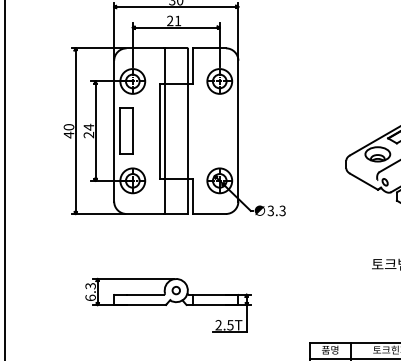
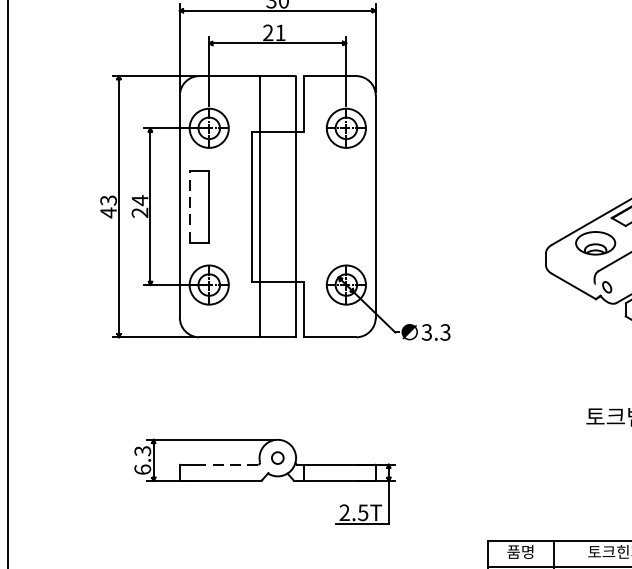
text: (68, 127) -> (107, 200), 40 -> 43
line: (120, 131) -> (189, 207), solid -> dashed
line: (145, 294) -> (229, 464), solid -> dashed

